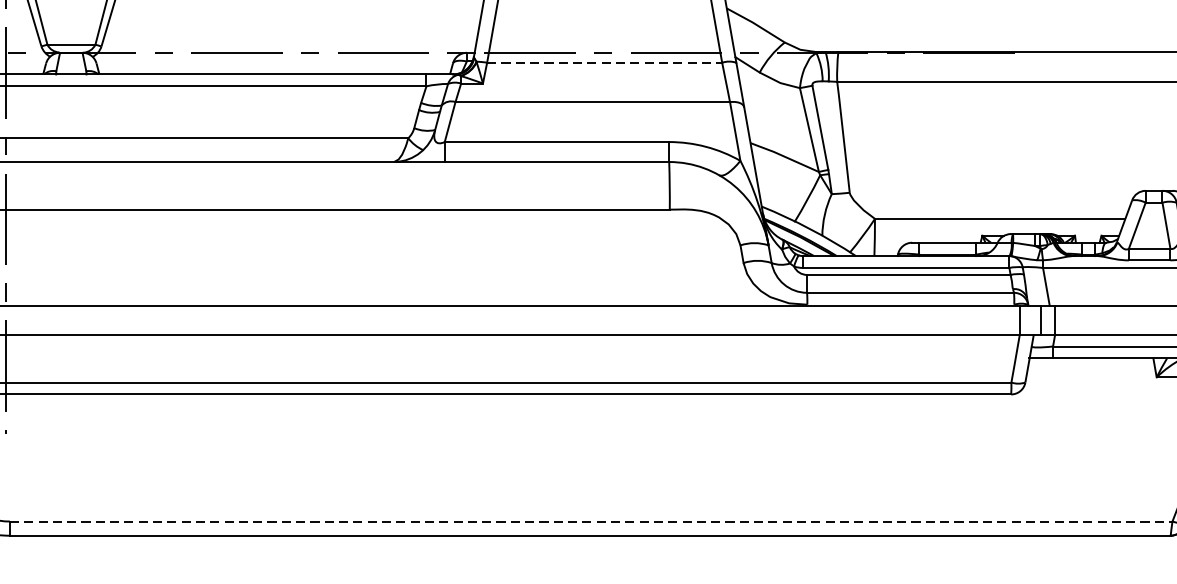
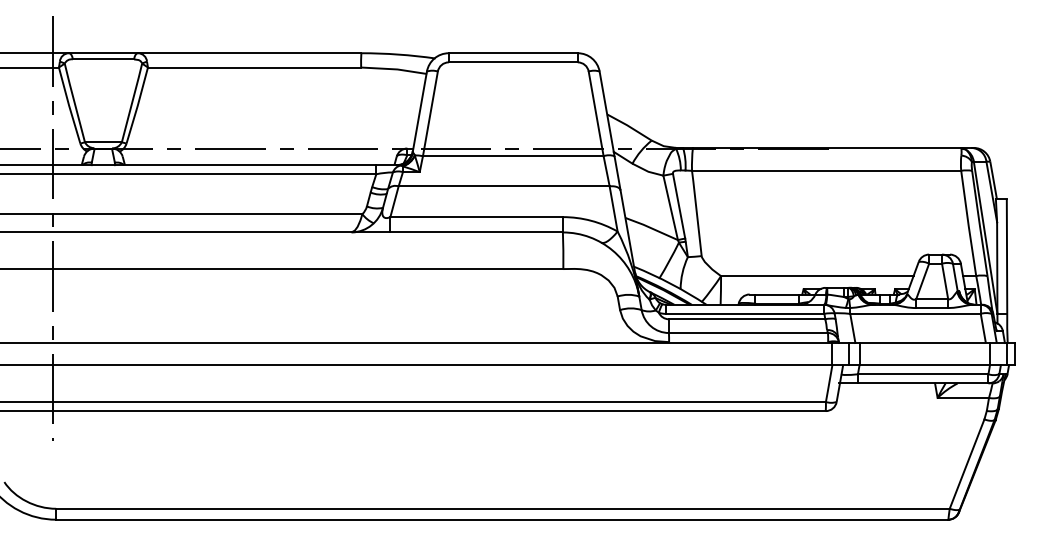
line: (604, 63) -> (513, 156), dashed -> solid
line: (590, 521) -> (502, 508), dashed -> solid

